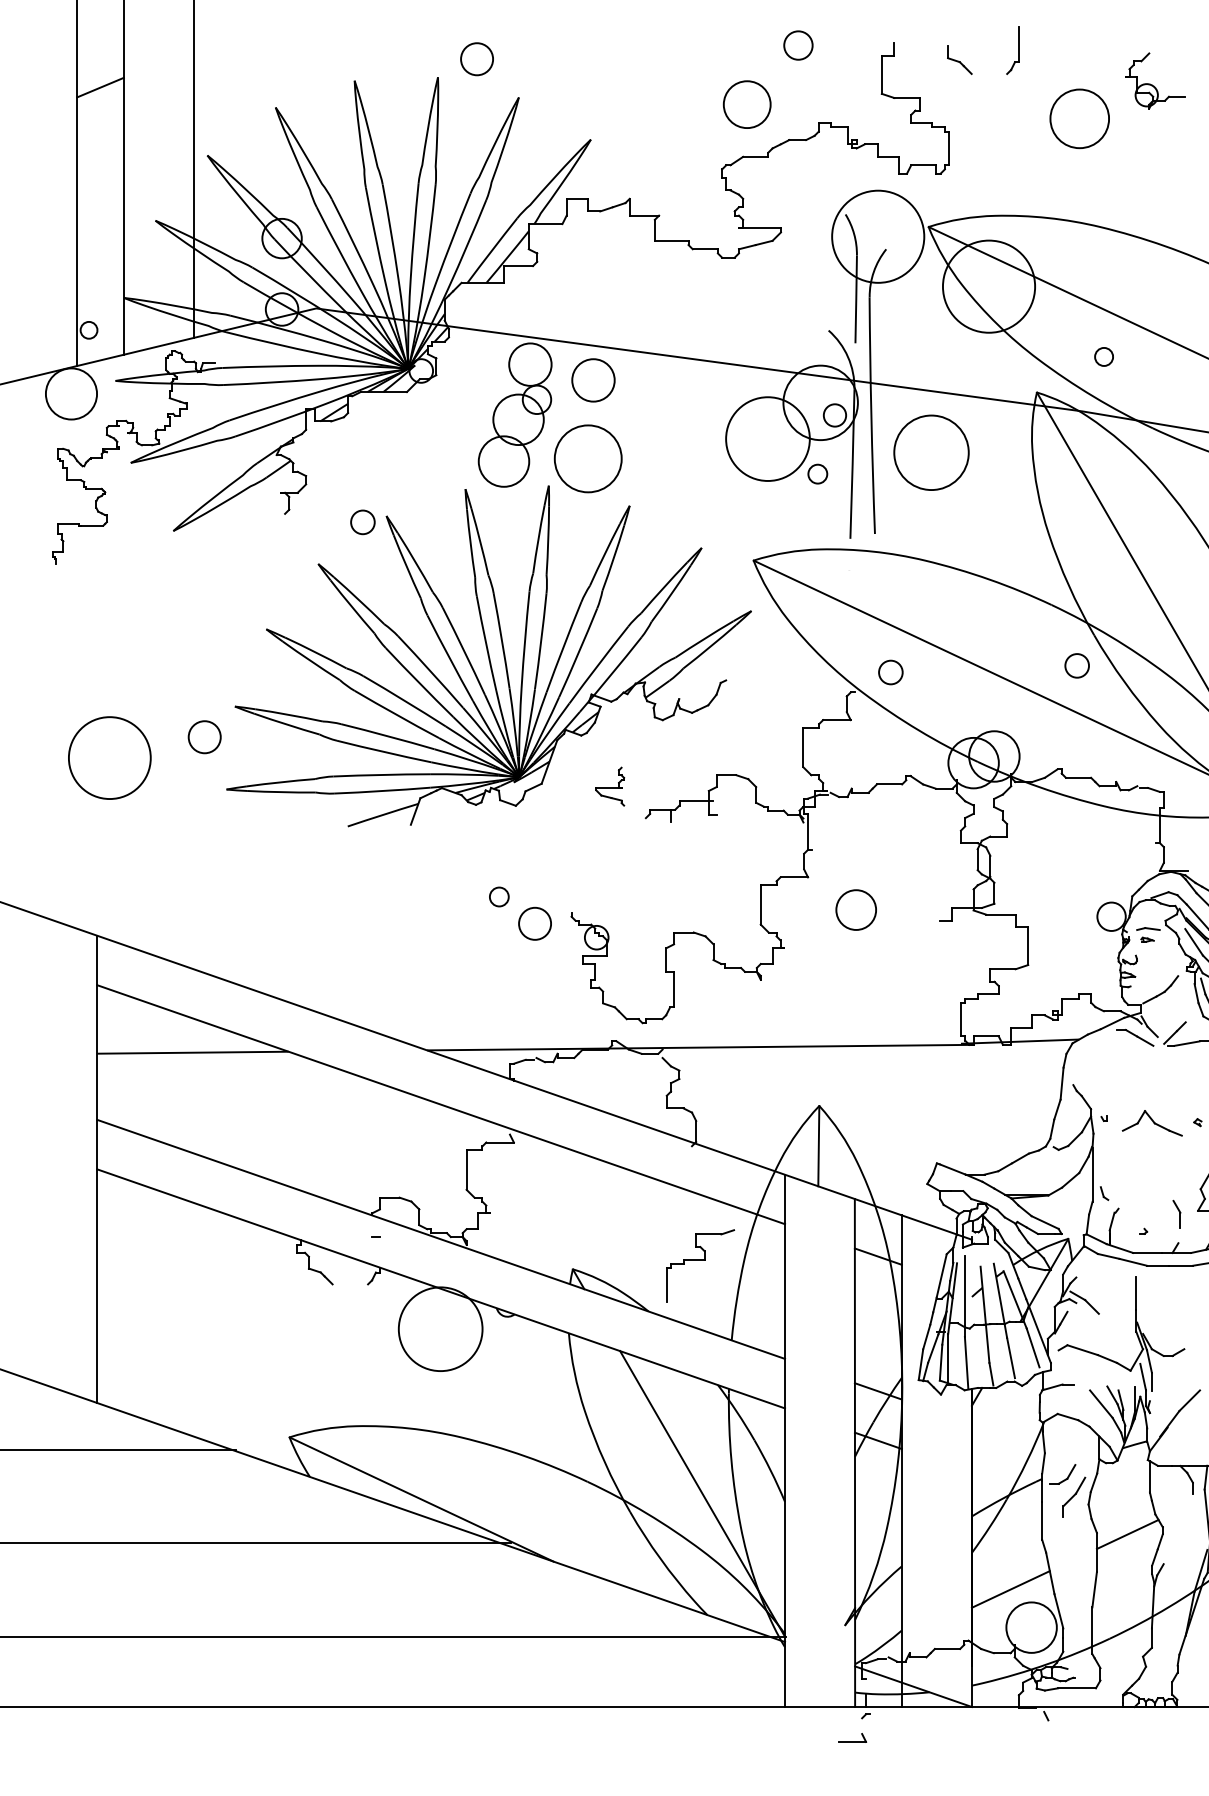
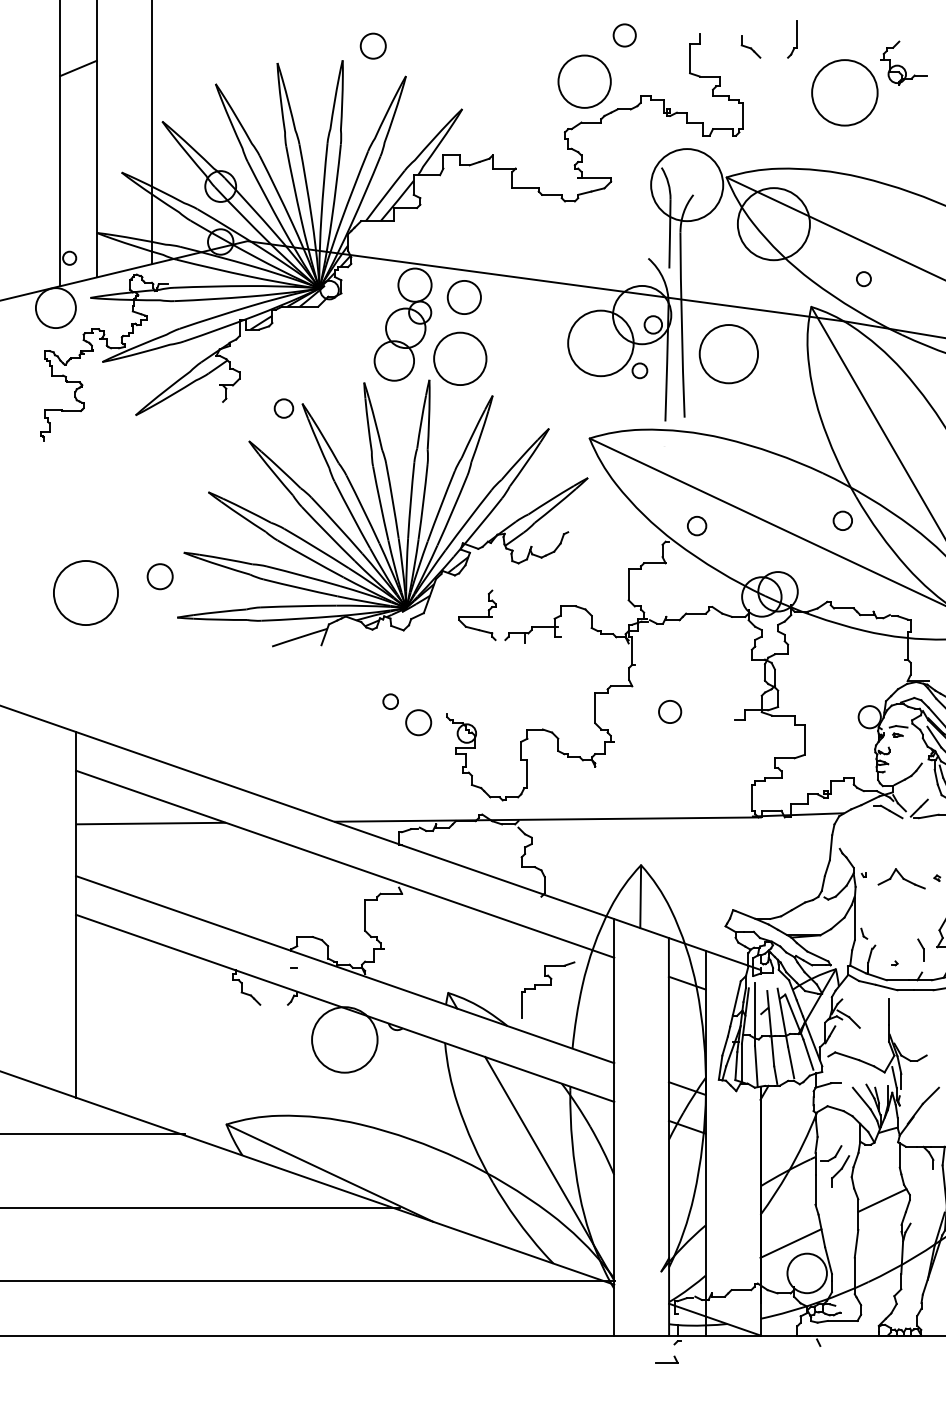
circle: (746, 104) -> (584, 81), size x1.43
circle: (1079, 118) -> (844, 92), size x1.43
part: (610, 786) -> (477, 615), size x1.67
circle: (856, 909) -> (670, 711), size x0.71

